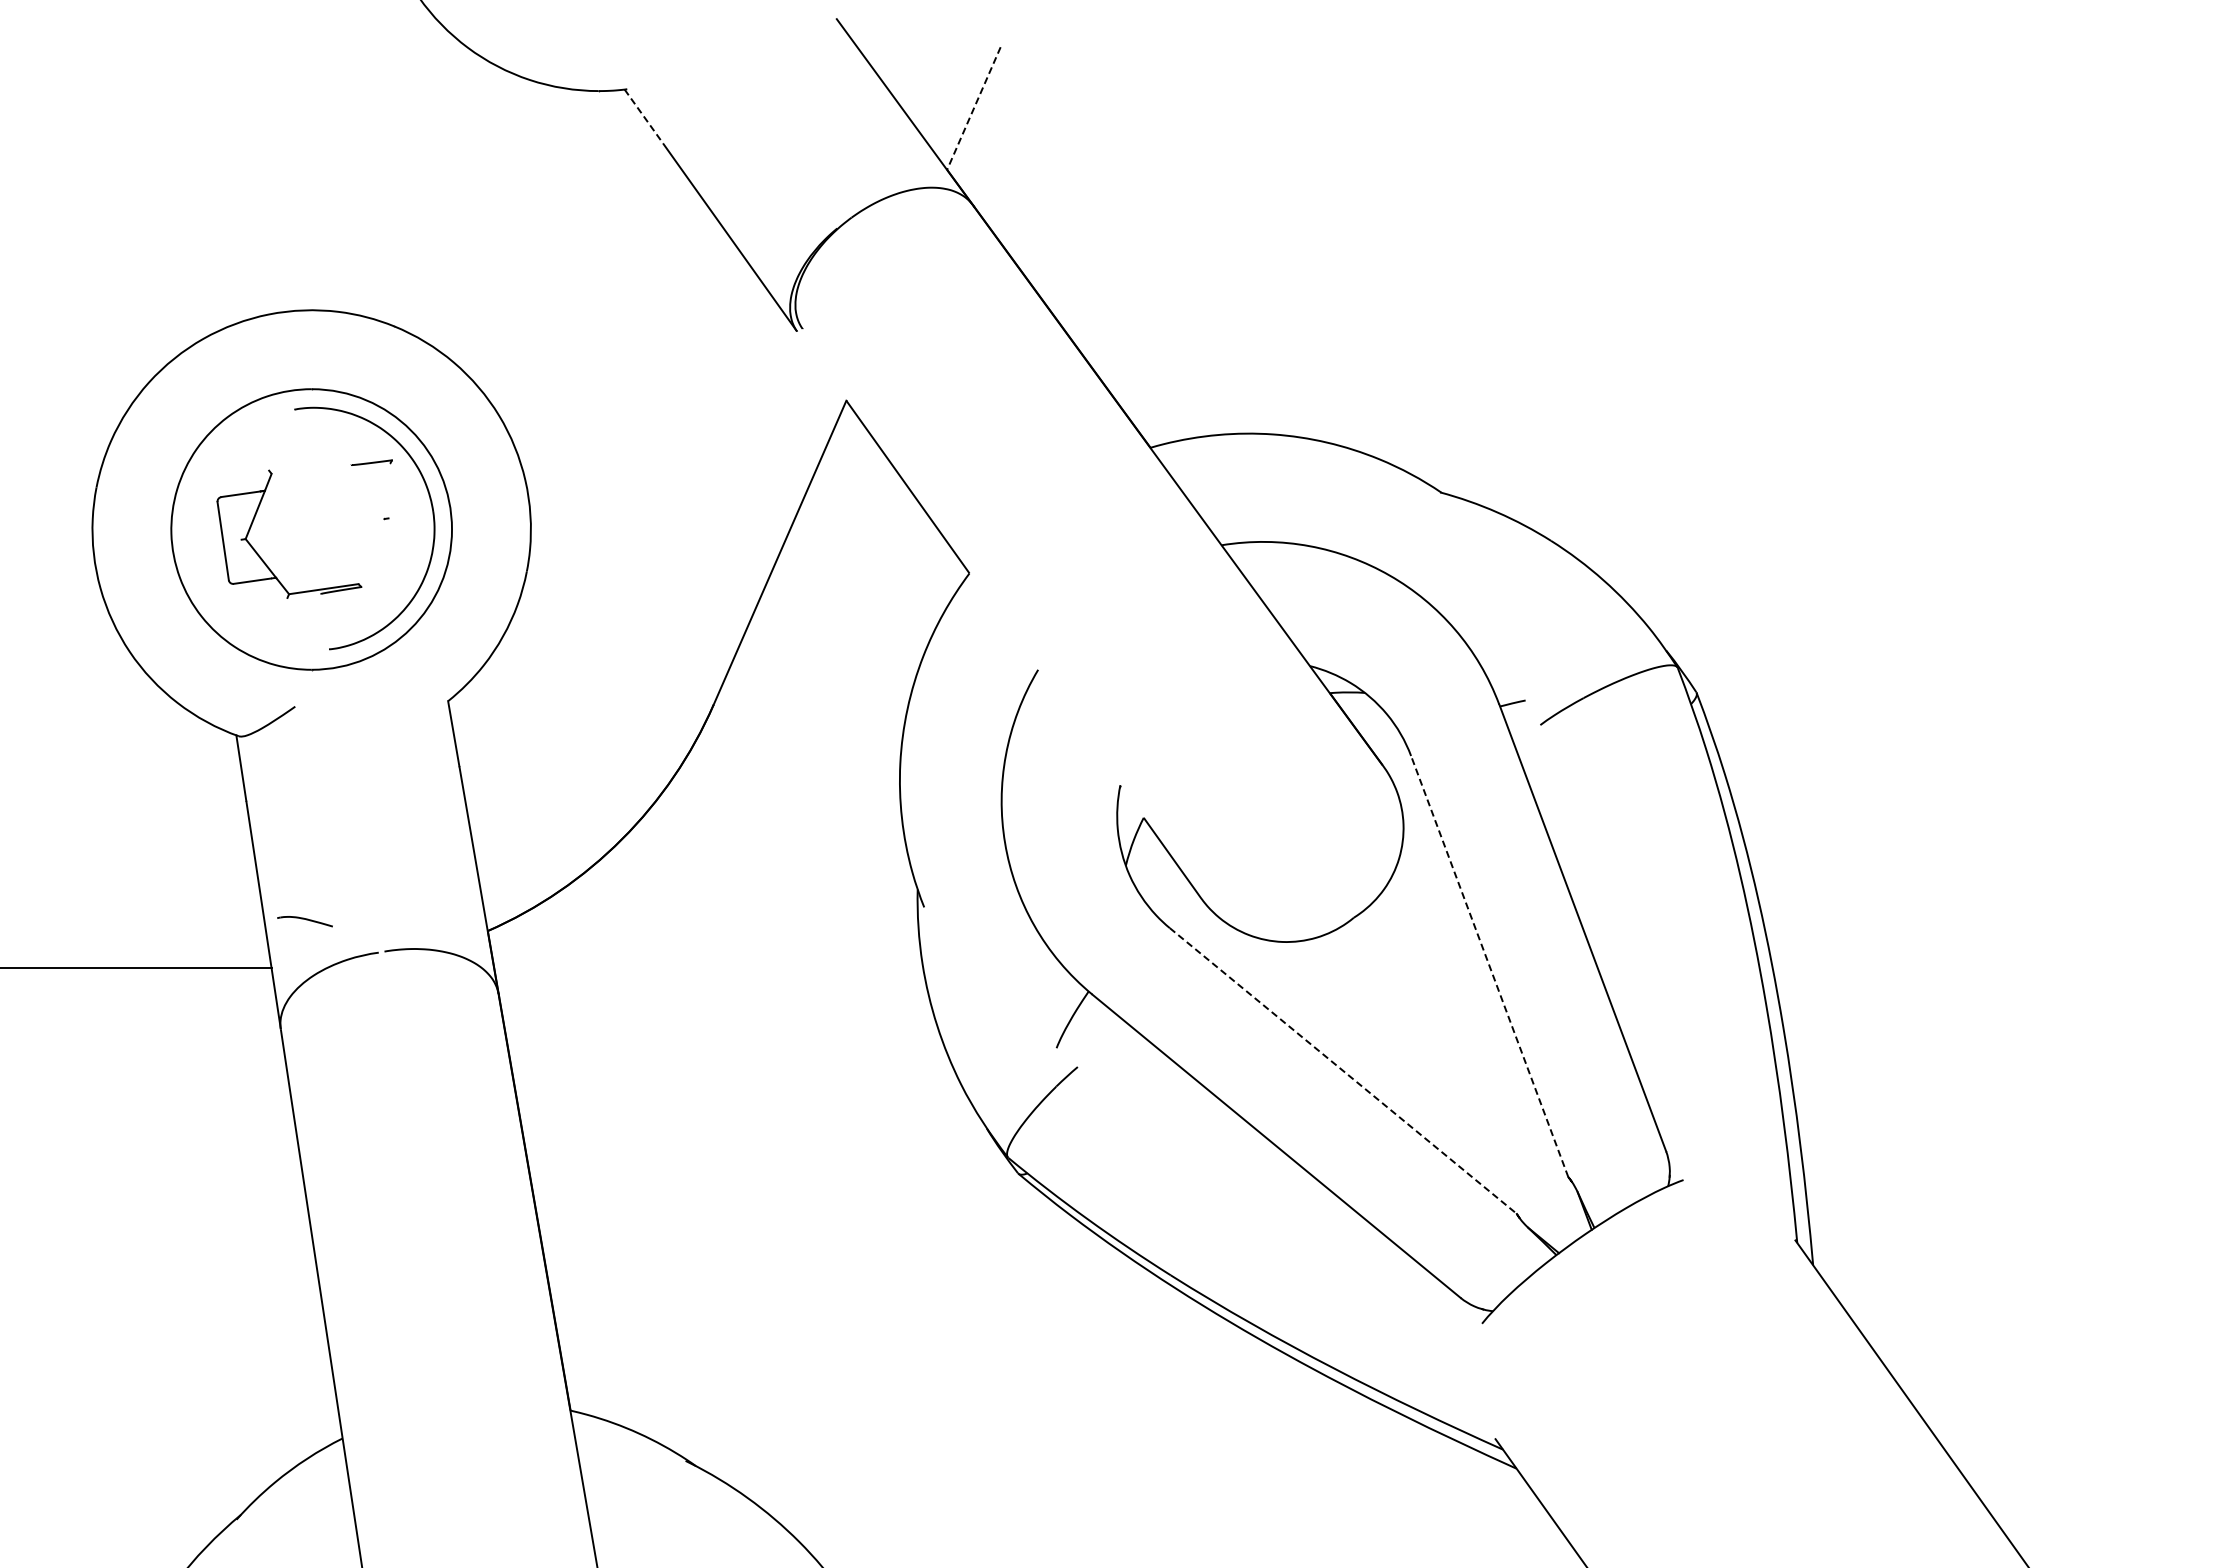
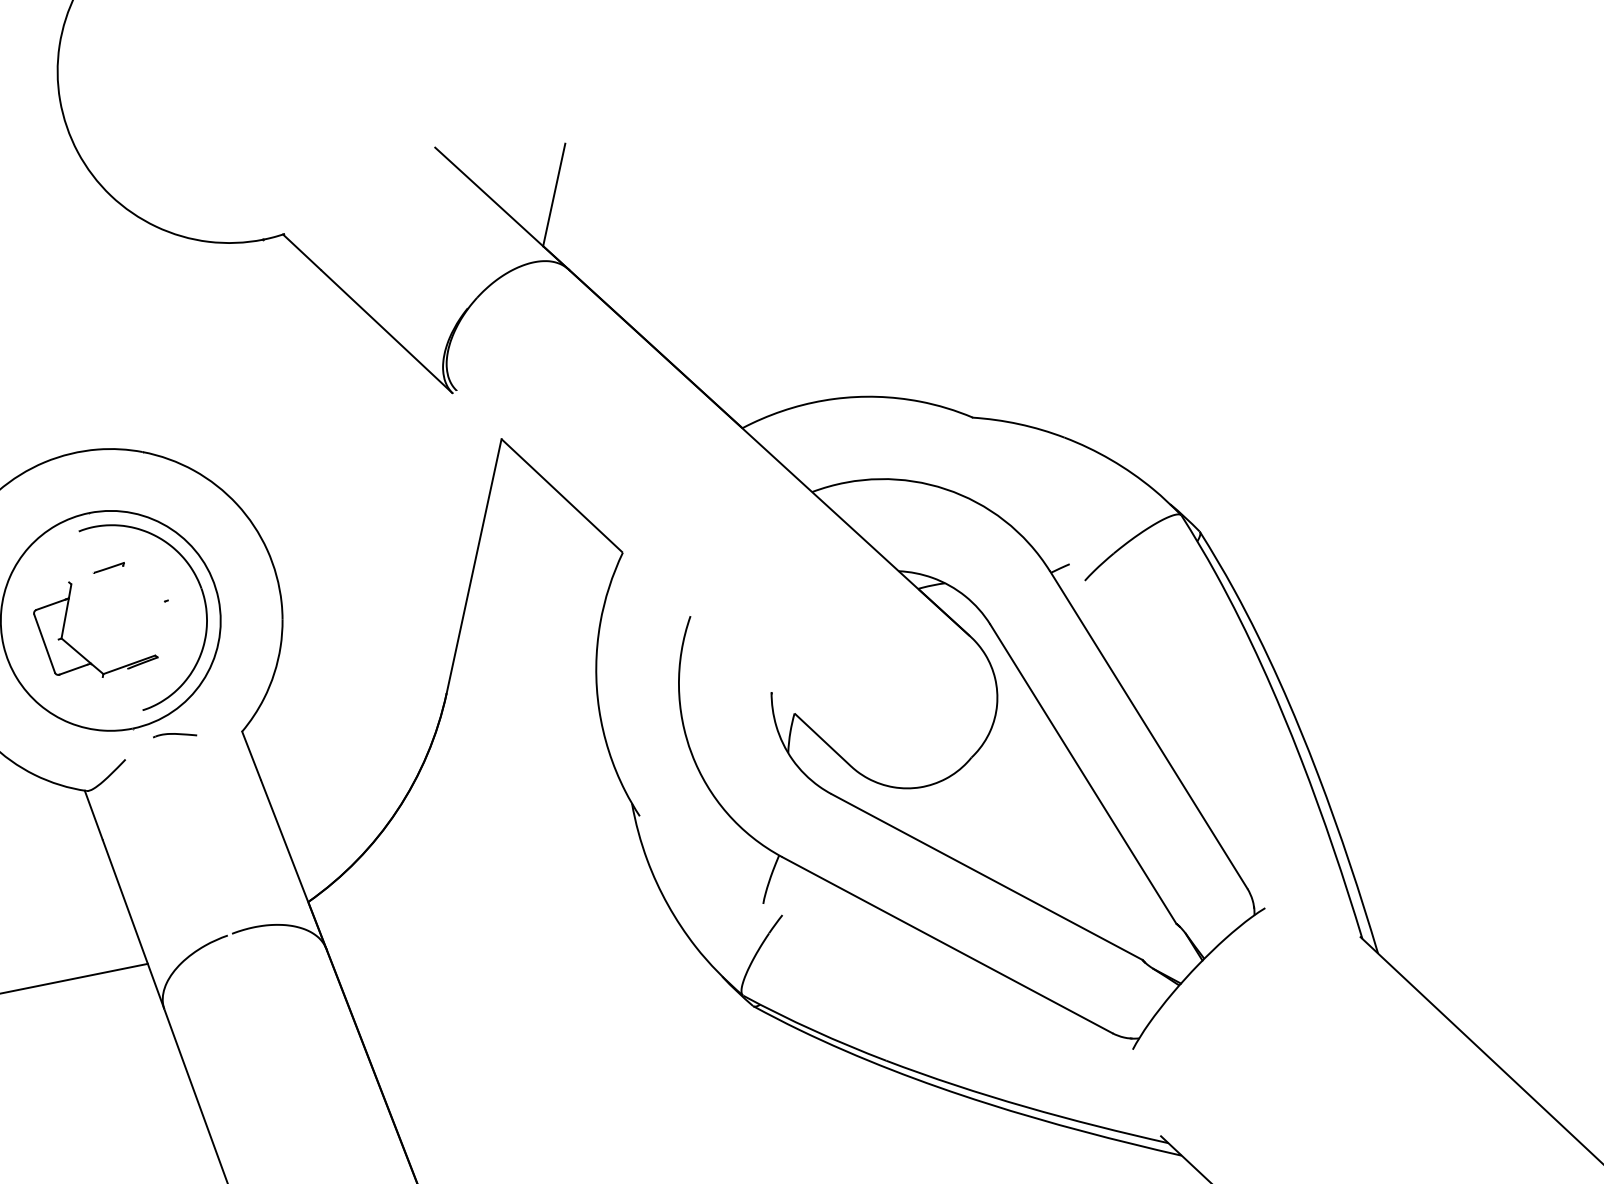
line: (973, 108) -> (553, 194), dashed -> solid
line: (644, 116) -> (302, 252), dashed -> solid
part: (371, 462) -> (108, 567), moved
part: (304, 921) -> (174, 735), moved
line: (1489, 966) -> (1083, 774), dashed -> solid
line: (1343, 1071) -> (987, 877), dashed -> solid

